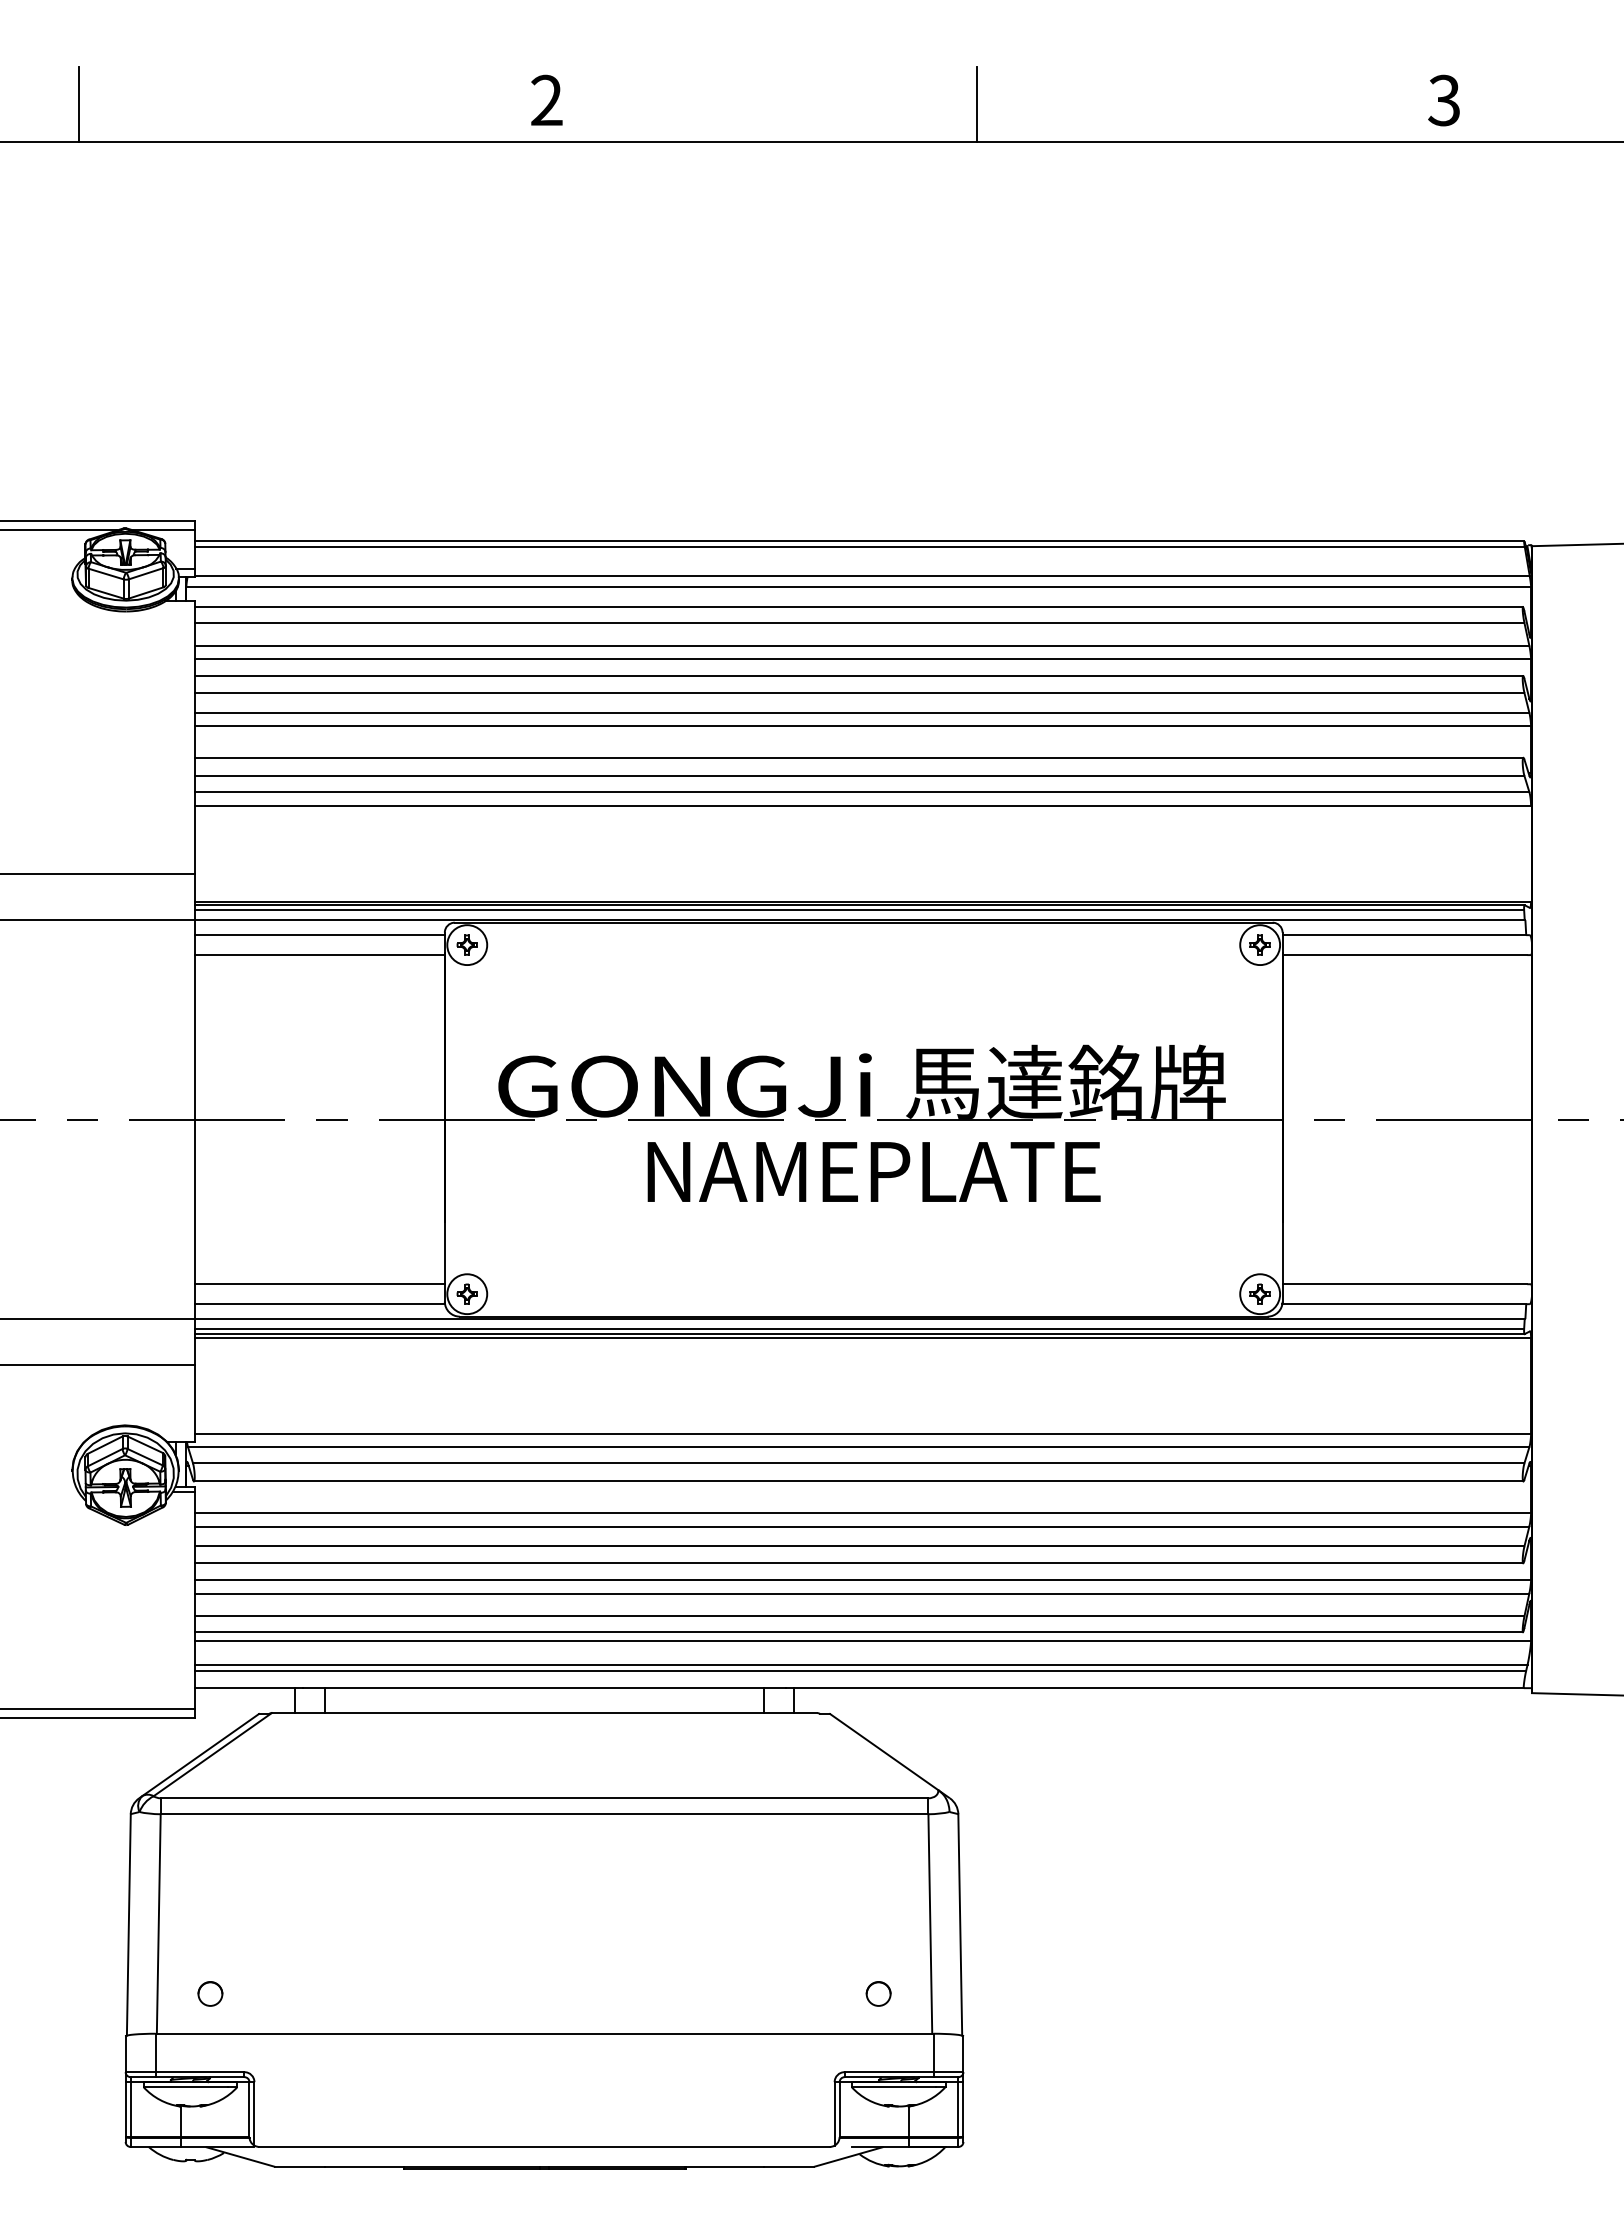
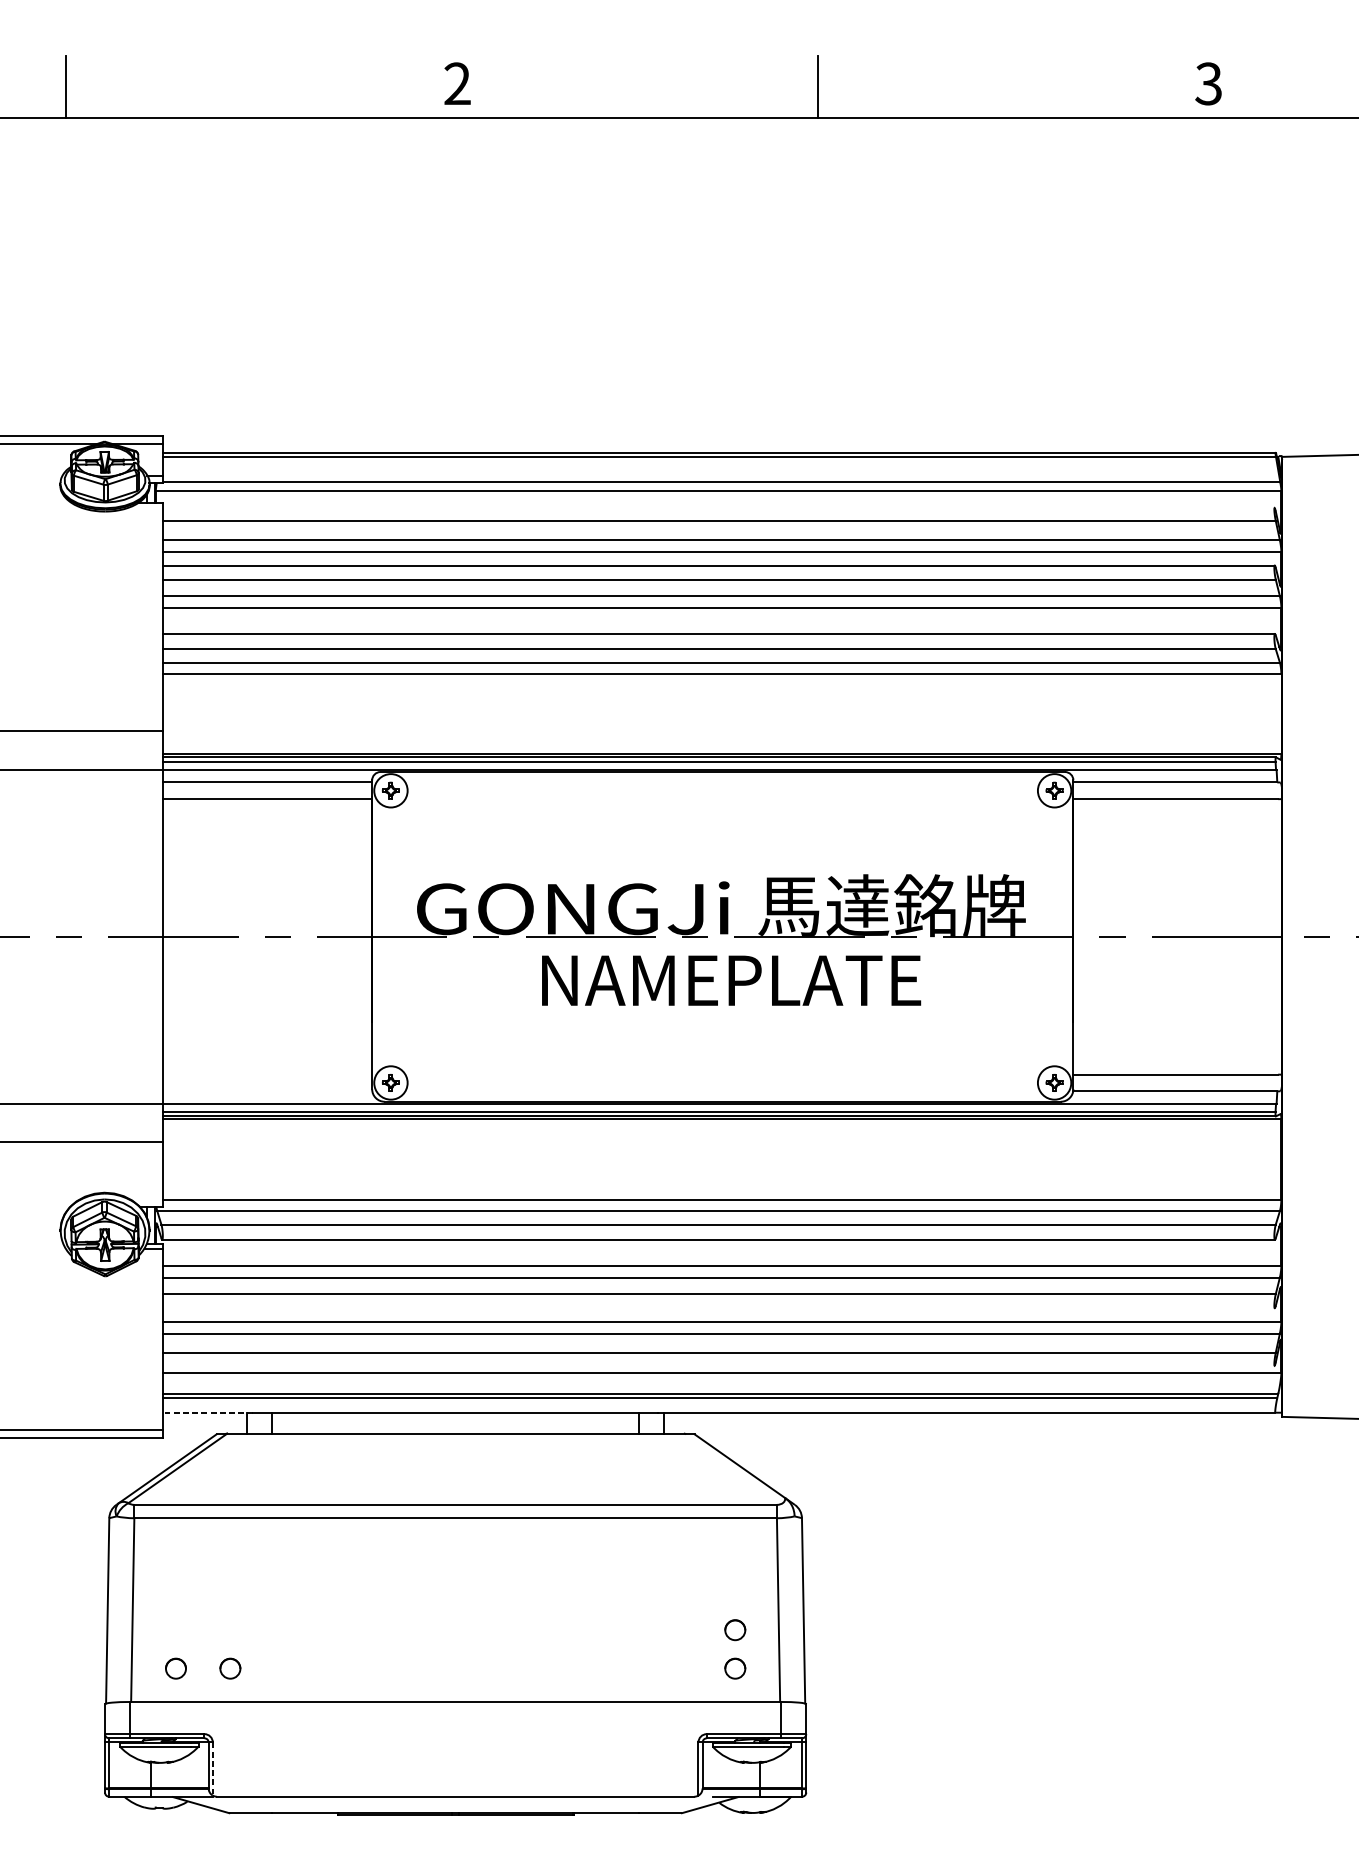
line: (859, 607) -> (719, 508), removed
line: (319, 1284) -> (267, 1074), removed
line: (320, 1304) -> (268, 1091), removed
line: (859, 1563) -> (719, 1308), removed
line: (859, 1632) -> (719, 1366), removed
line: (249, 1688) -> (208, 1413), solid -> dashed
part: (878, 1947) -> (735, 1629), added
part: (275, 1993) -> (230, 1668), added
line: (254, 2113) -> (212, 1768), solid -> dashed

